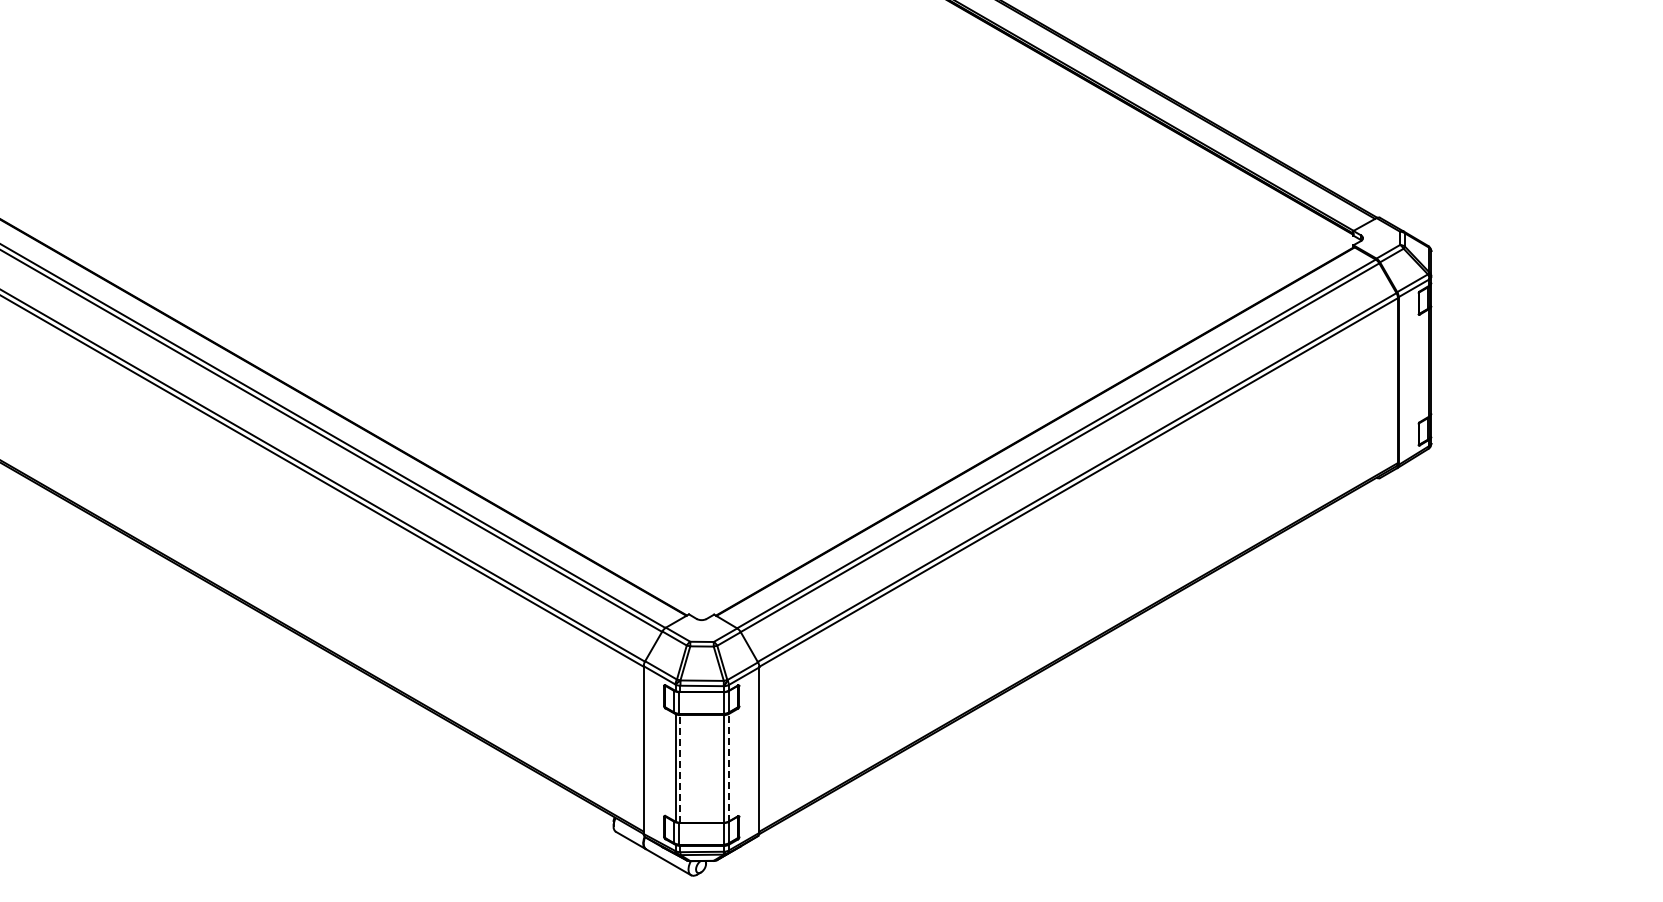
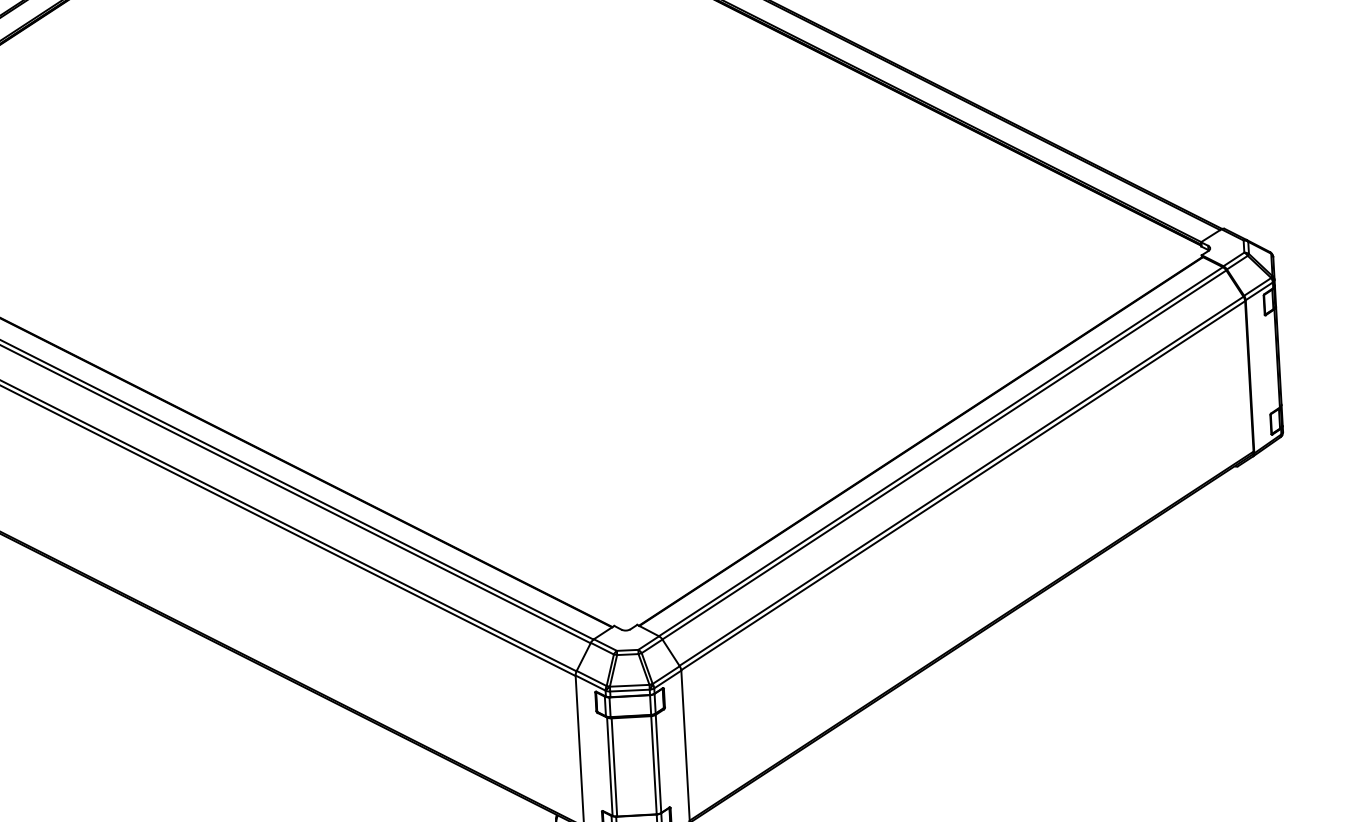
line: (728, 767) -> (658, 763), dashed -> solid
line: (680, 768) -> (614, 767), dashed -> solid

